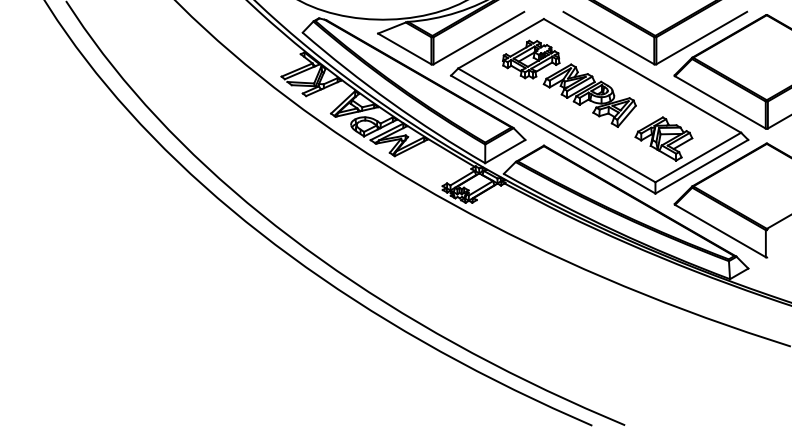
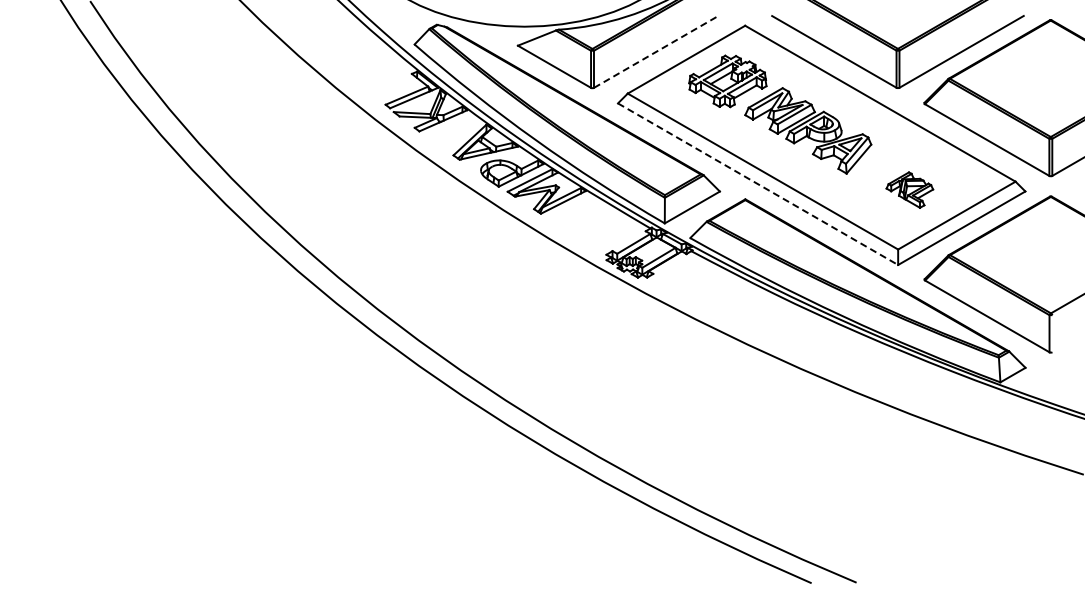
line: (479, 37) -> (656, 51), solid -> dashed
line: (553, 134) -> (758, 184), solid -> dashed
part: (663, 138) -> (909, 189), size x0.6

